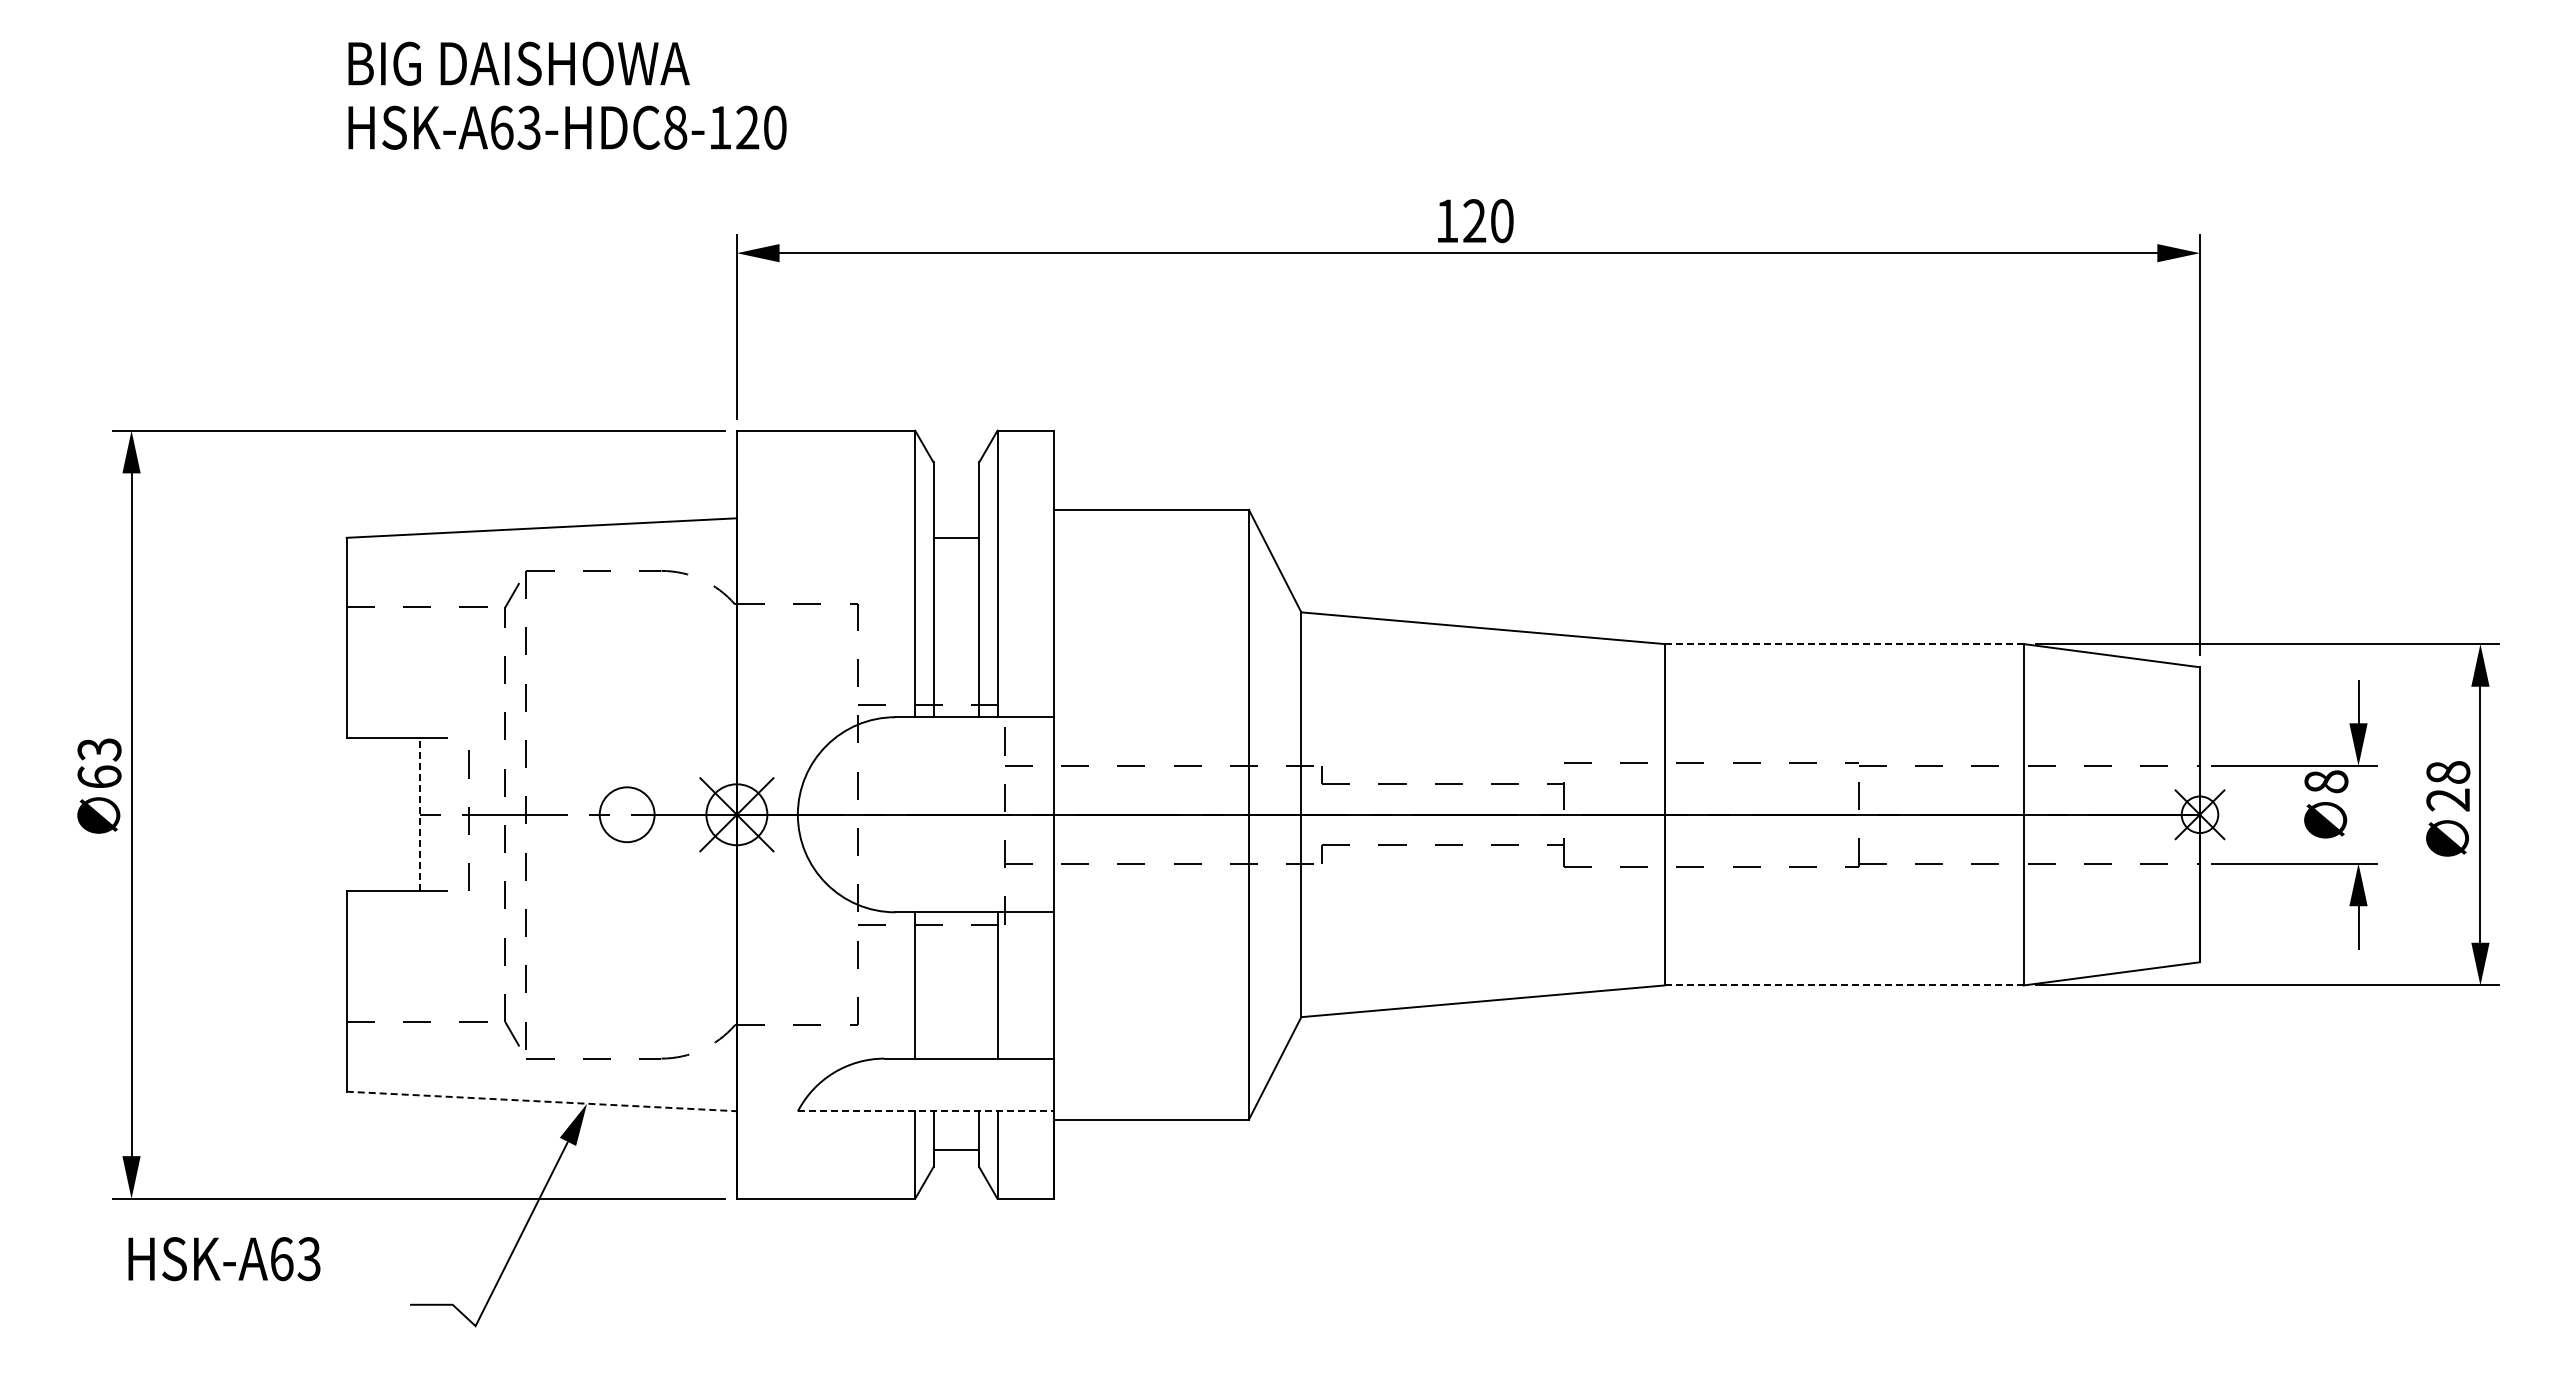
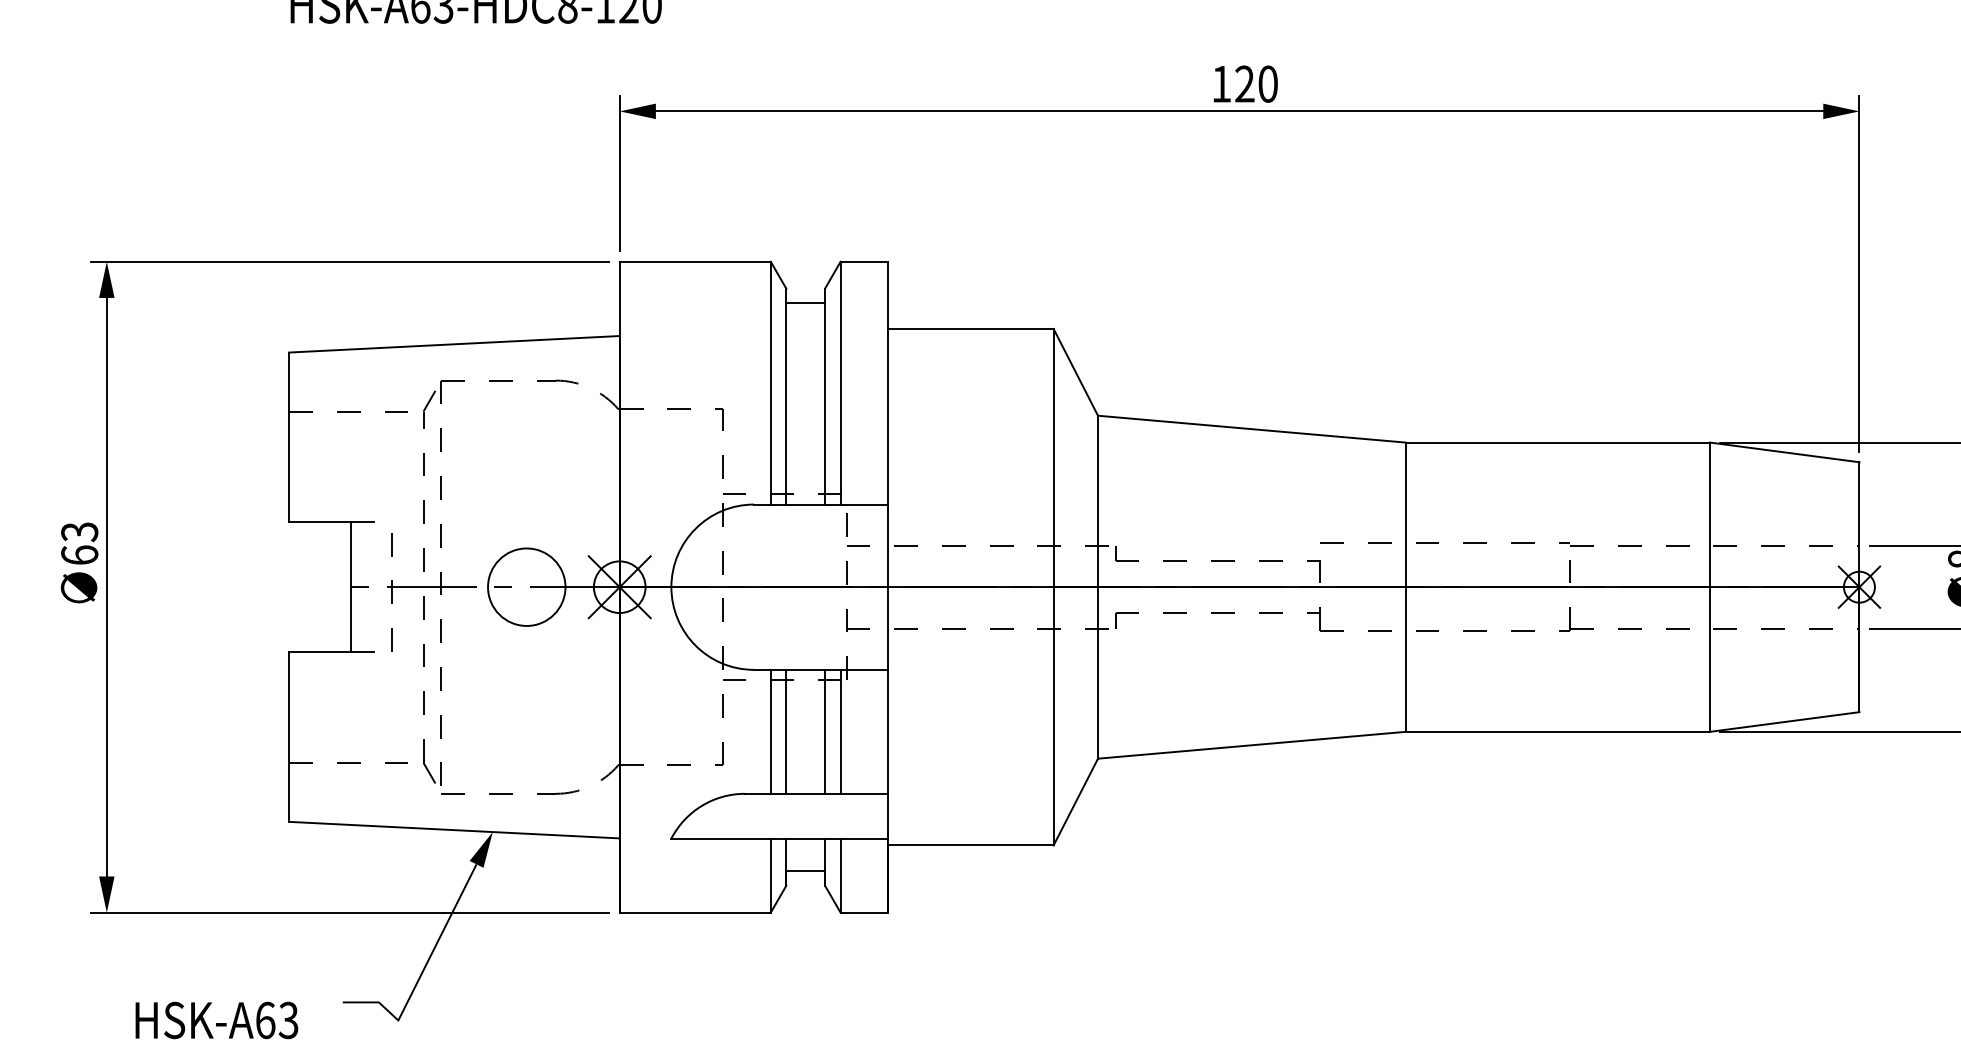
line: (956, 538) -> (805, 303), moved
line: (1844, 644) -> (1558, 442), dashed -> solid
line: (419, 814) -> (350, 586), dashed -> solid
circle: (626, 814) -> (526, 586), size x1.67
line: (933, 985) -> (786, 731), added
line: (979, 985) -> (825, 731), added
line: (1844, 985) -> (1558, 731), dashed -> solid
line: (542, 1101) -> (455, 830), dashed -> solid
line: (926, 1111) -> (780, 838), dashed -> solid
text: (224, 1259) -> (216, 1020), moved

